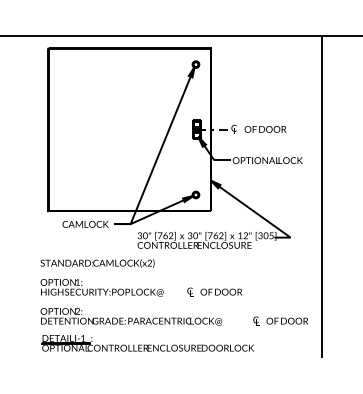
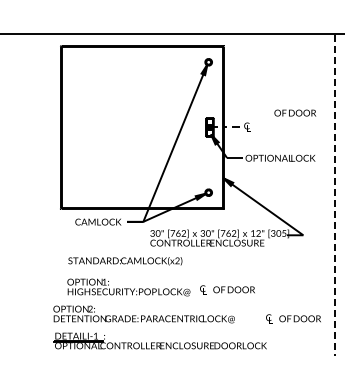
text: (265, 129) -> (295, 113), moved
line: (322, 197) -> (335, 195), solid -> dashed
text: (97, 263) -> (125, 261), moved
text: (101, 287) -> (128, 287), moved

